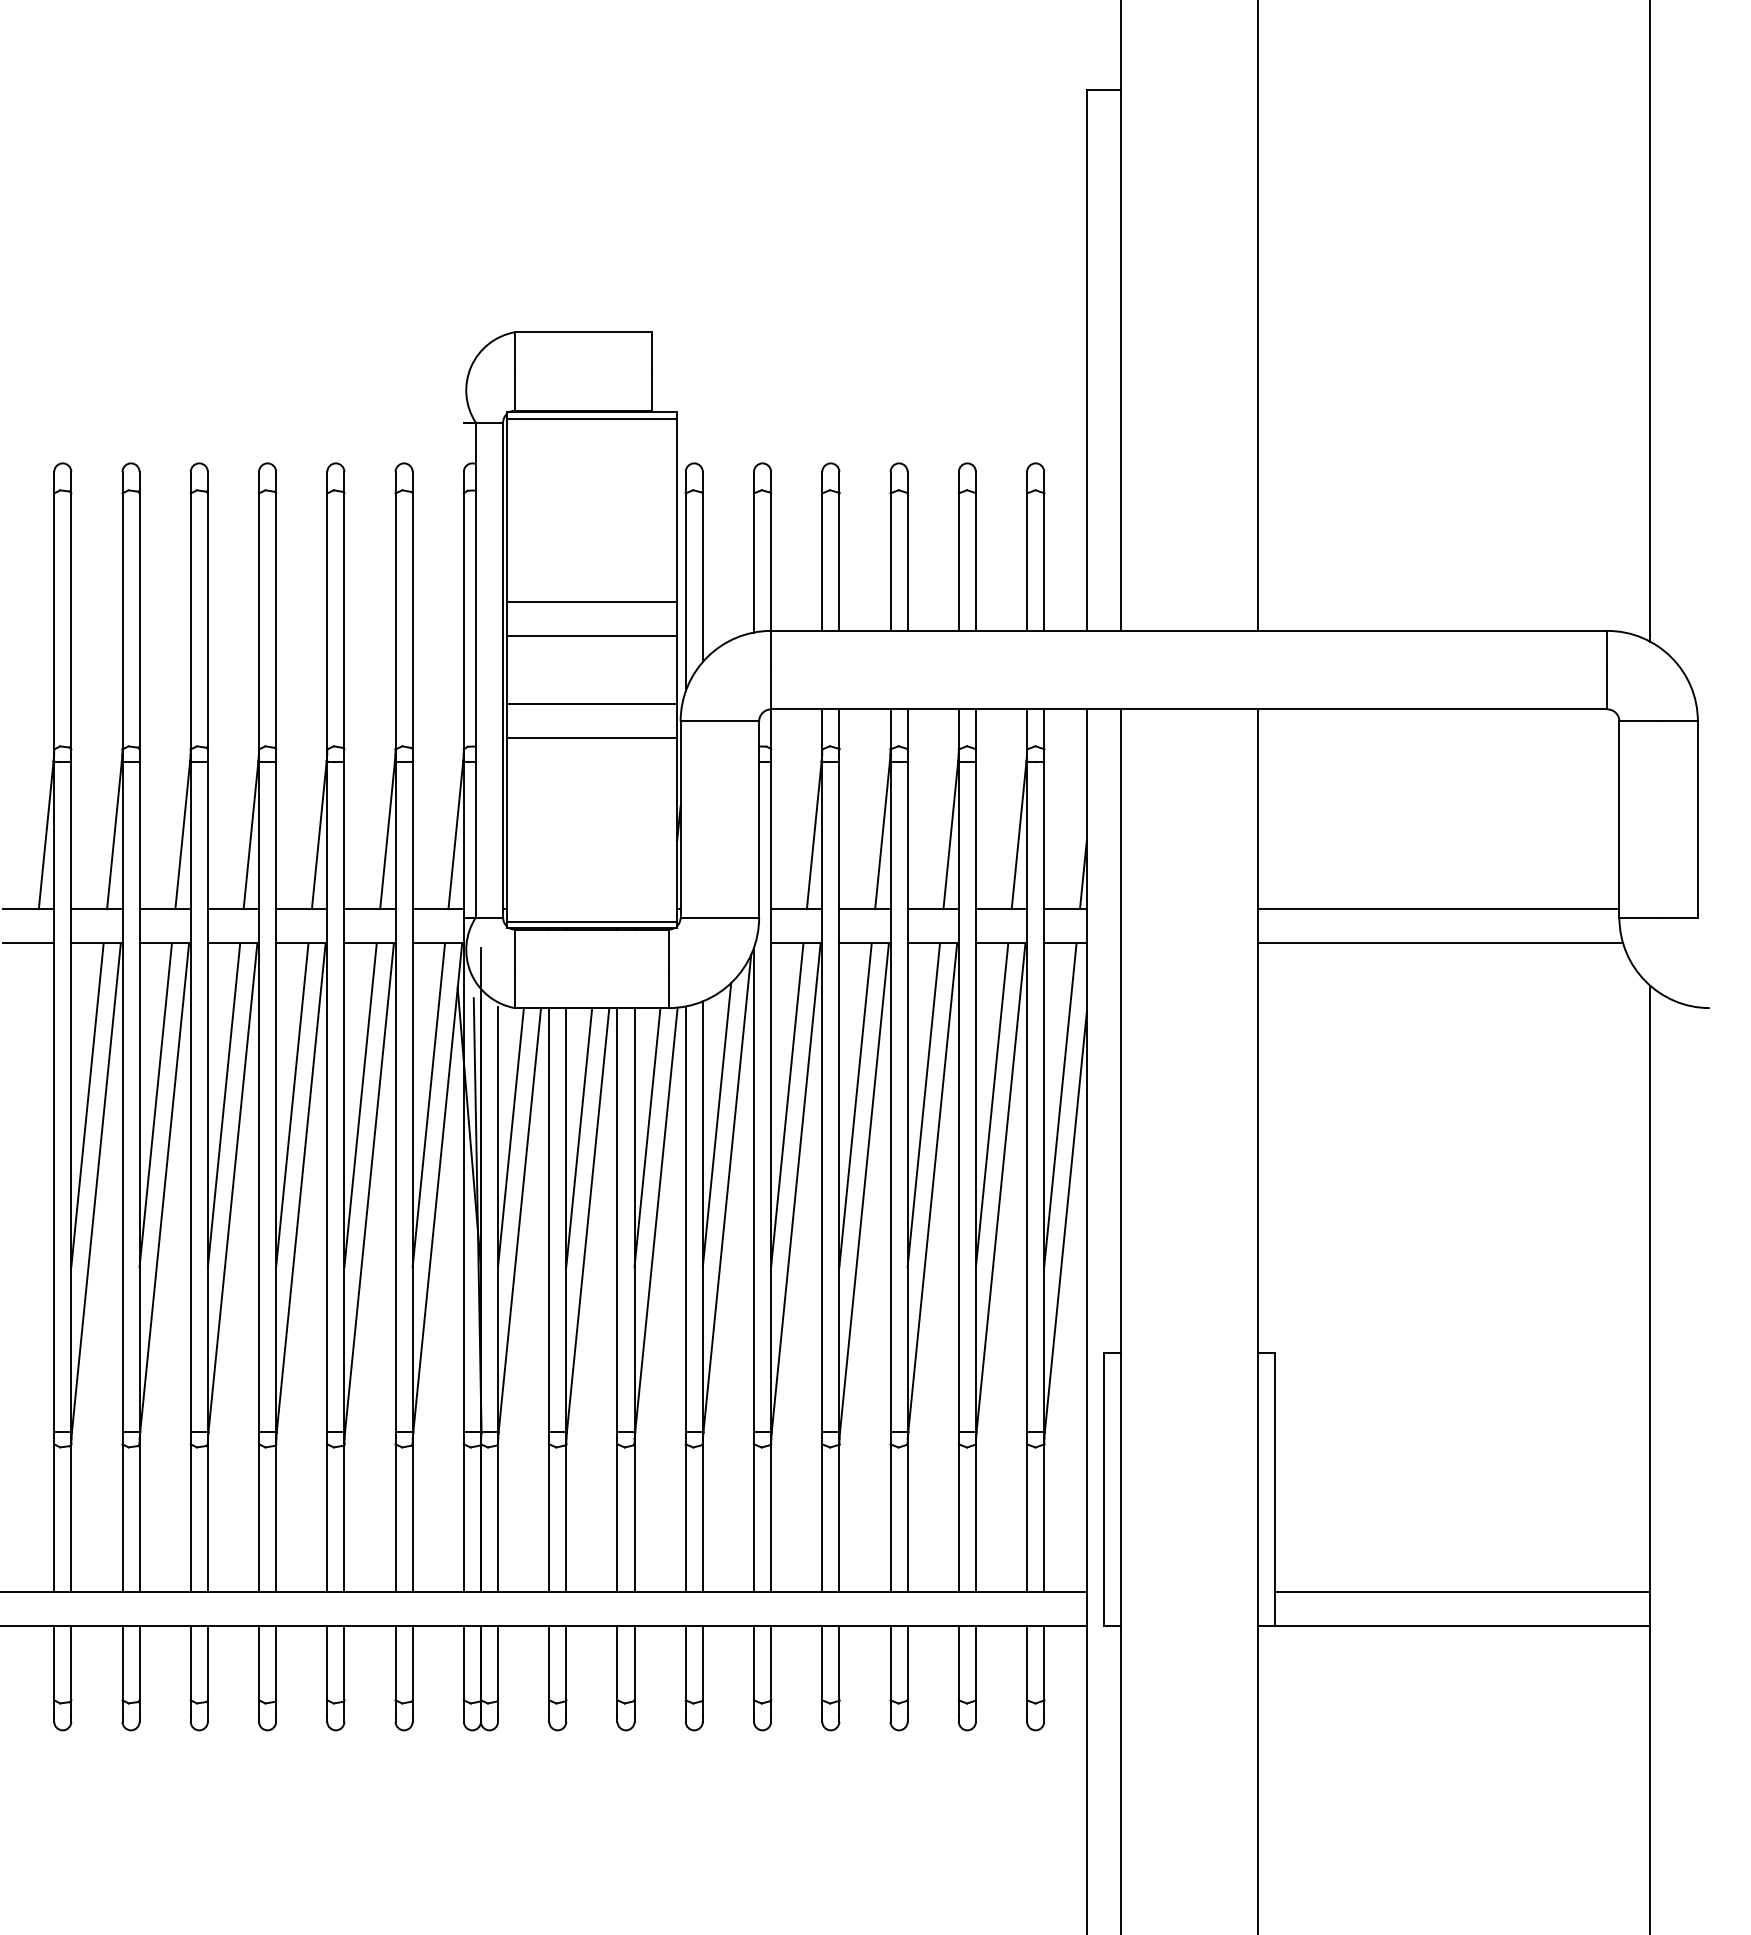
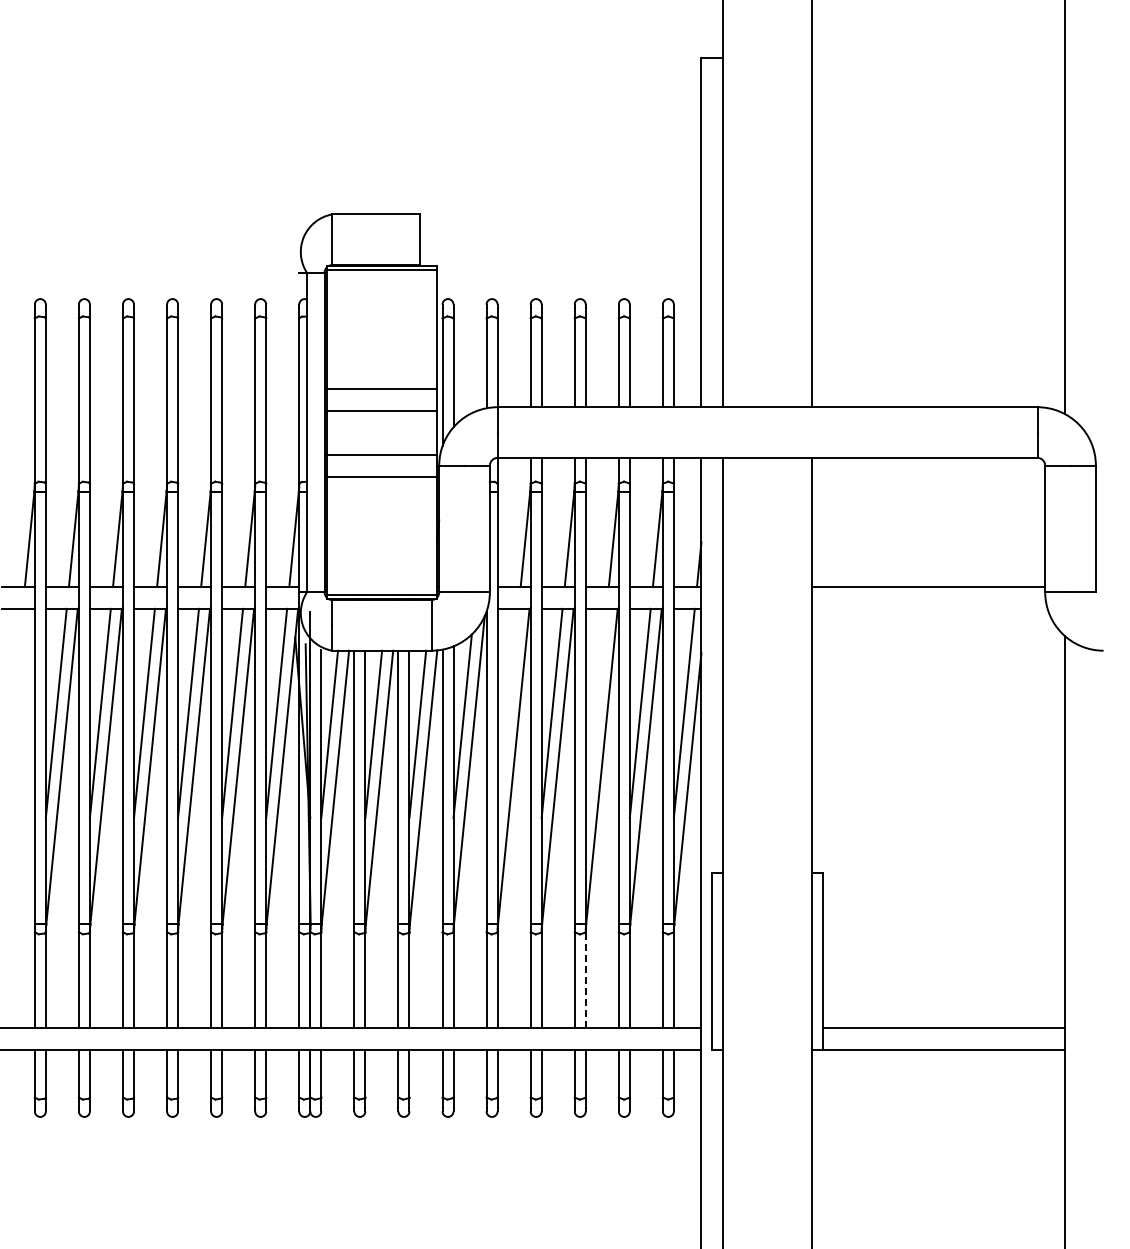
line: (1440, 942) -> (929, 608), removed
line: (786, 1103) -> (507, 712), removed
line: (922, 1103) -> (595, 712), removed
line: (907, 1517) -> (585, 979), solid -> dashed

